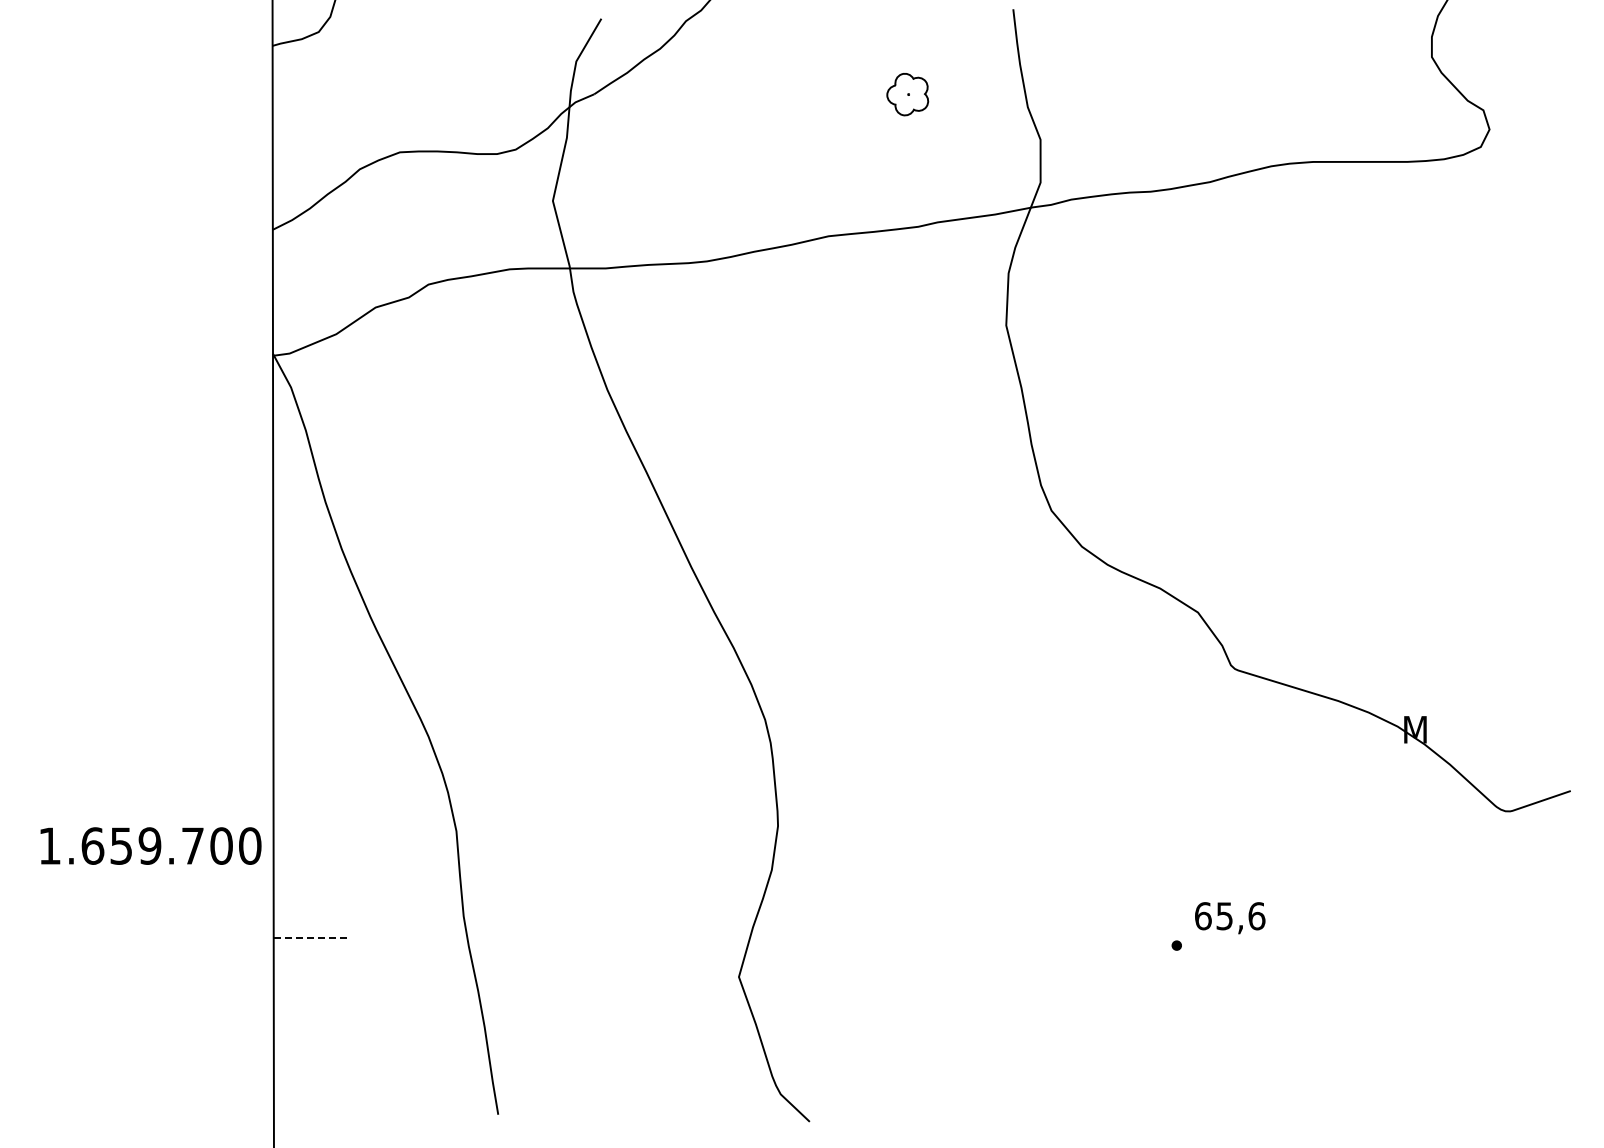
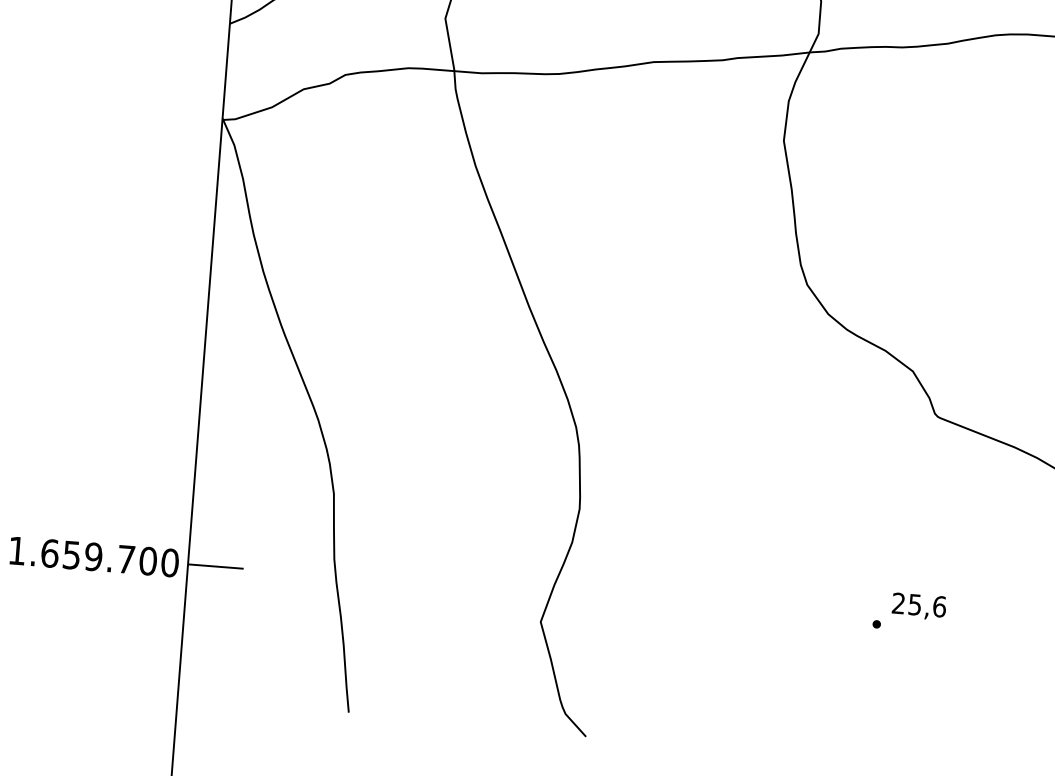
text: (150, 845) -> (94, 556), moved
text: (1203, 916) -> (898, 603), 65,6 -> 25,6
line: (310, 938) -> (216, 566), dashed -> solid

